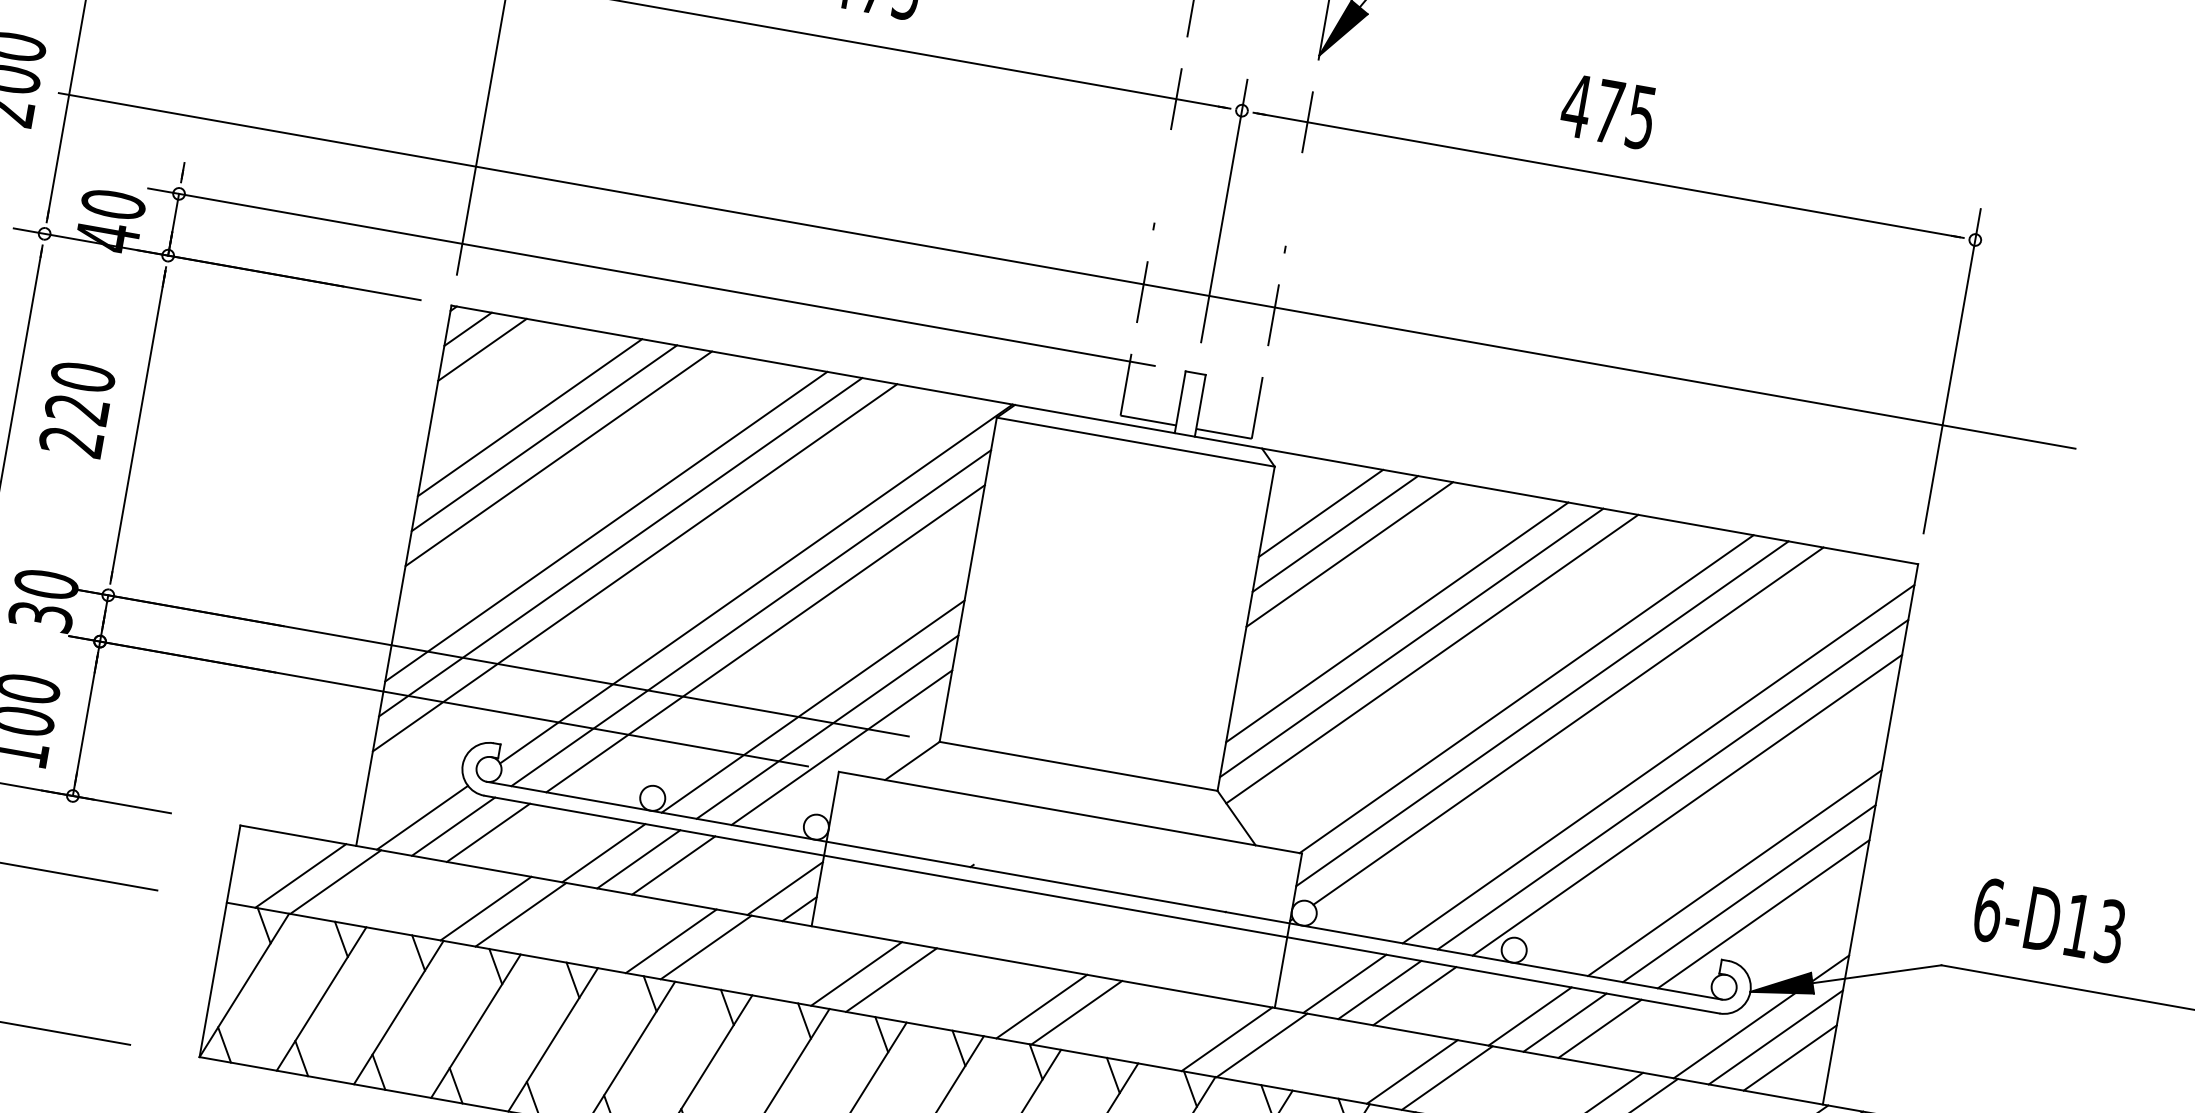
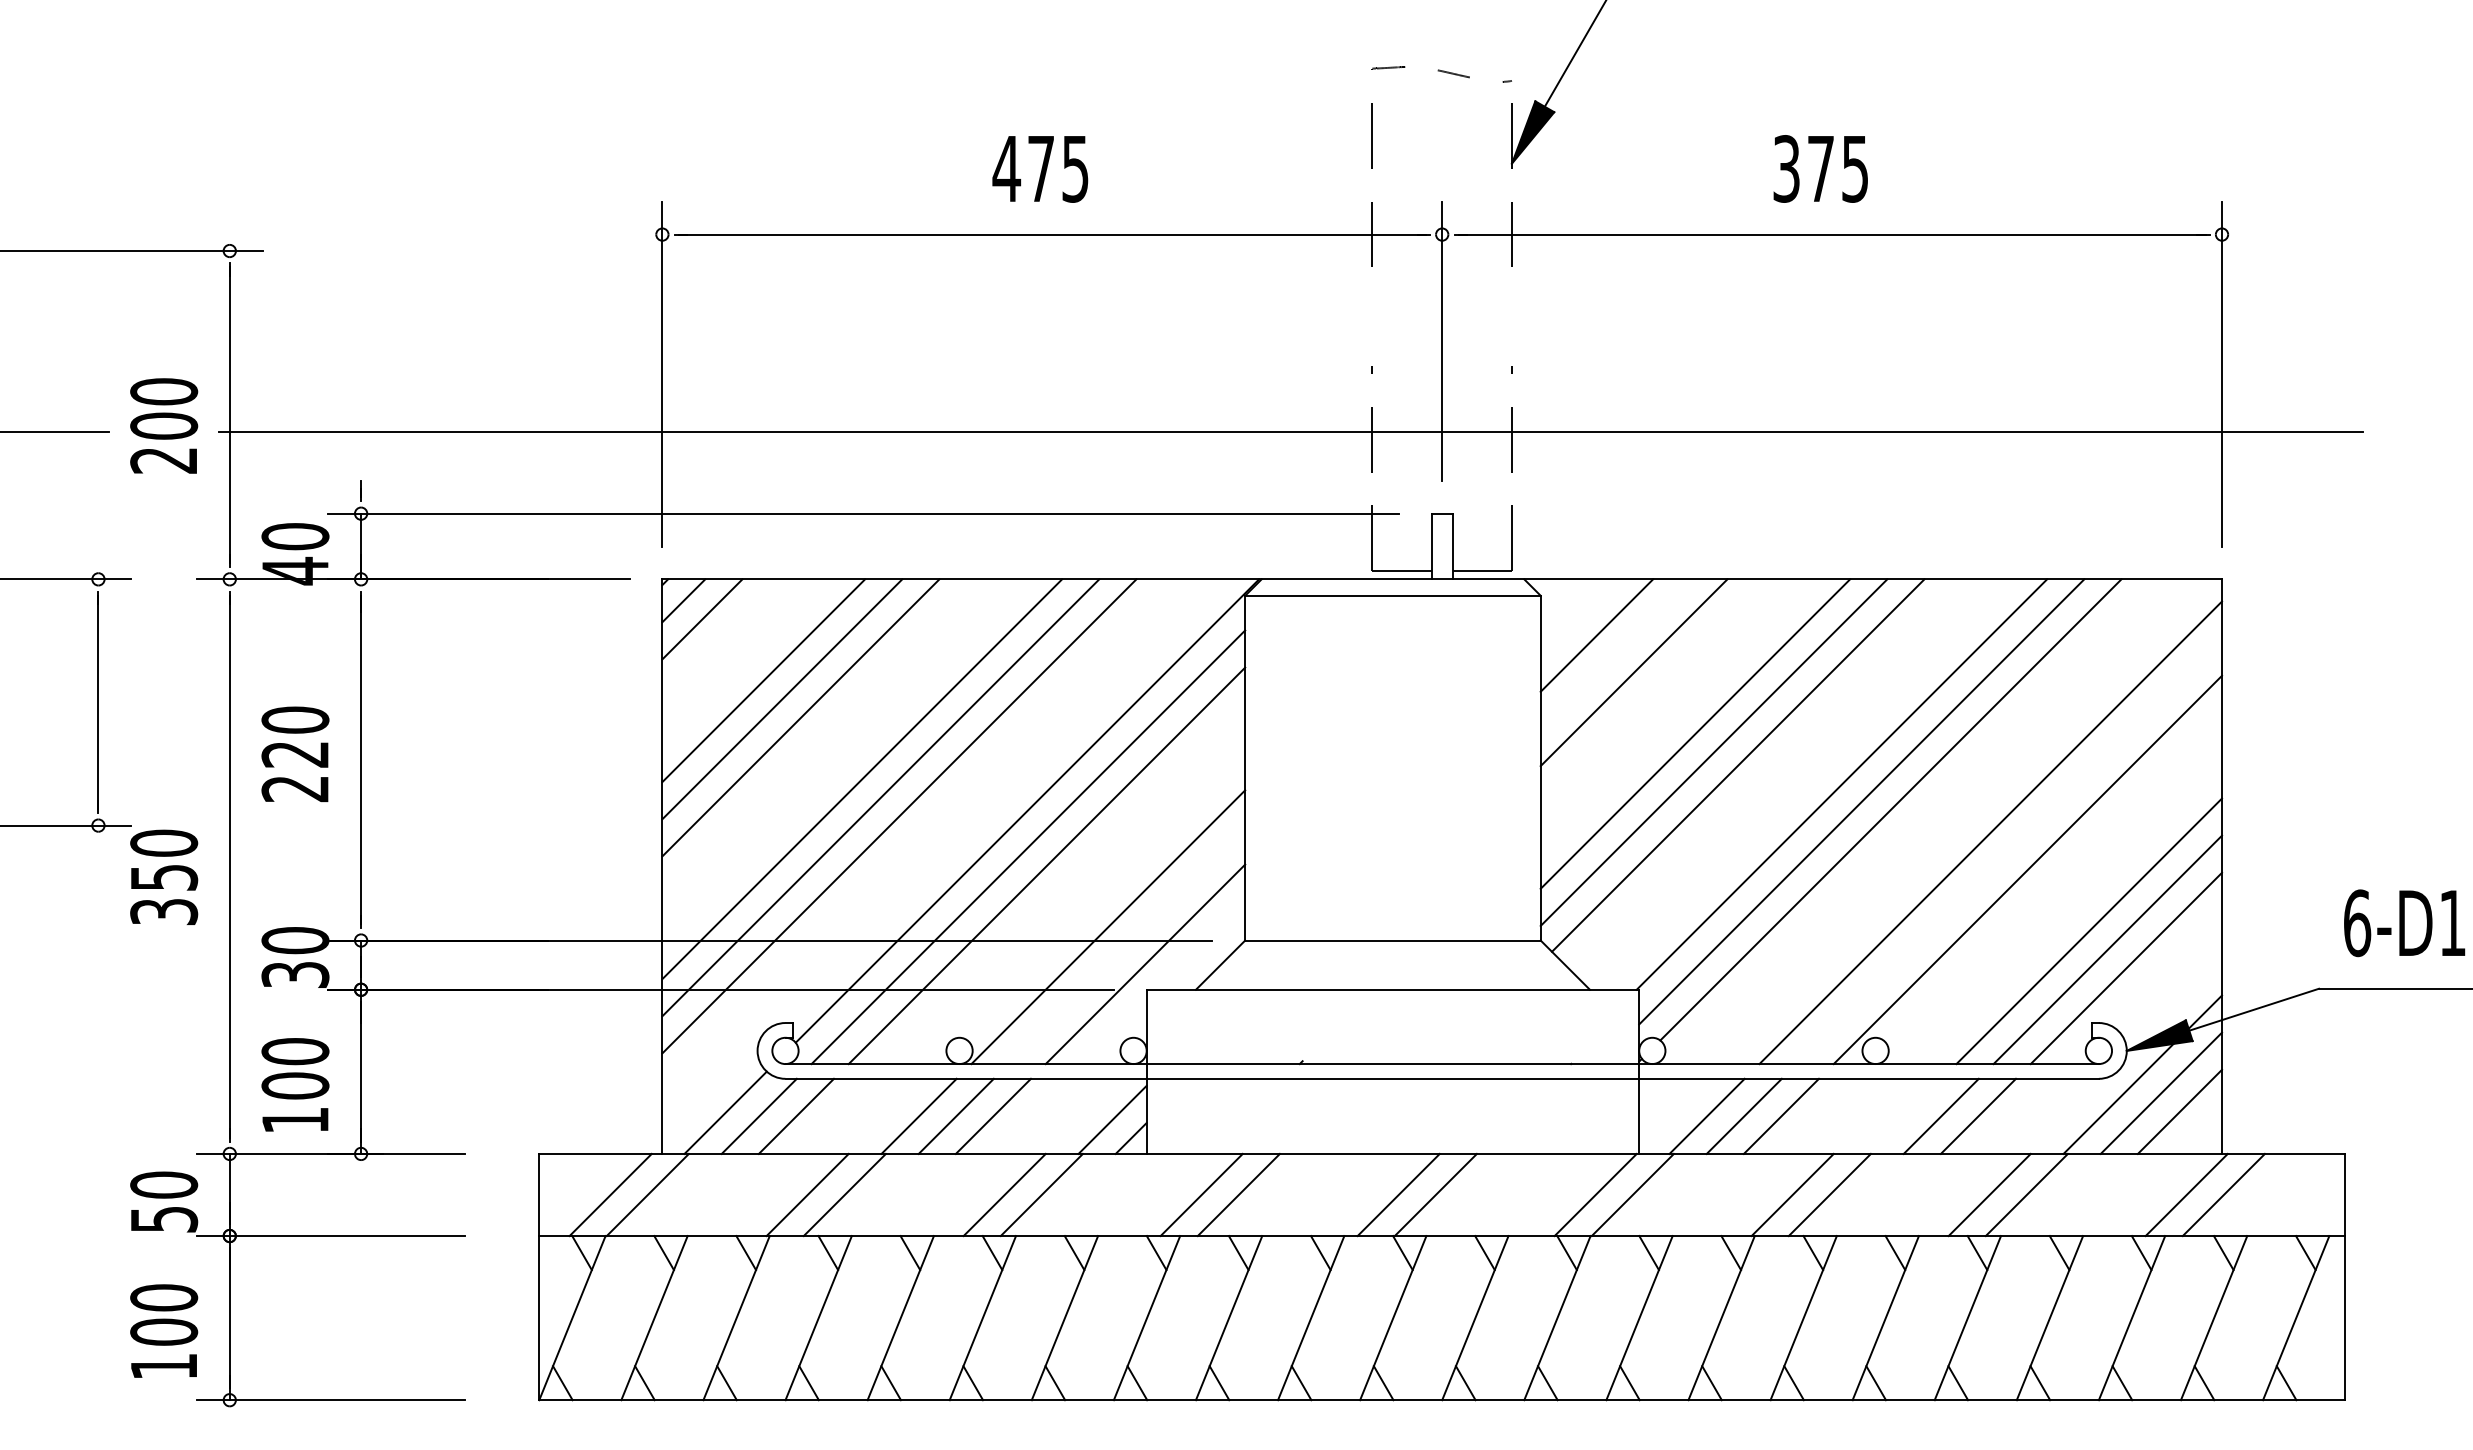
text: (1576, 105) -> (1786, 168), 475 -> 375
line: (1335, 533) -> (1615, 653), removed
line: (827, 726) -> (1126, 945), removed
line: (1673, 784) -> (2009, 851), removed
line: (1529, 1015) -> (1903, 1115), removed

